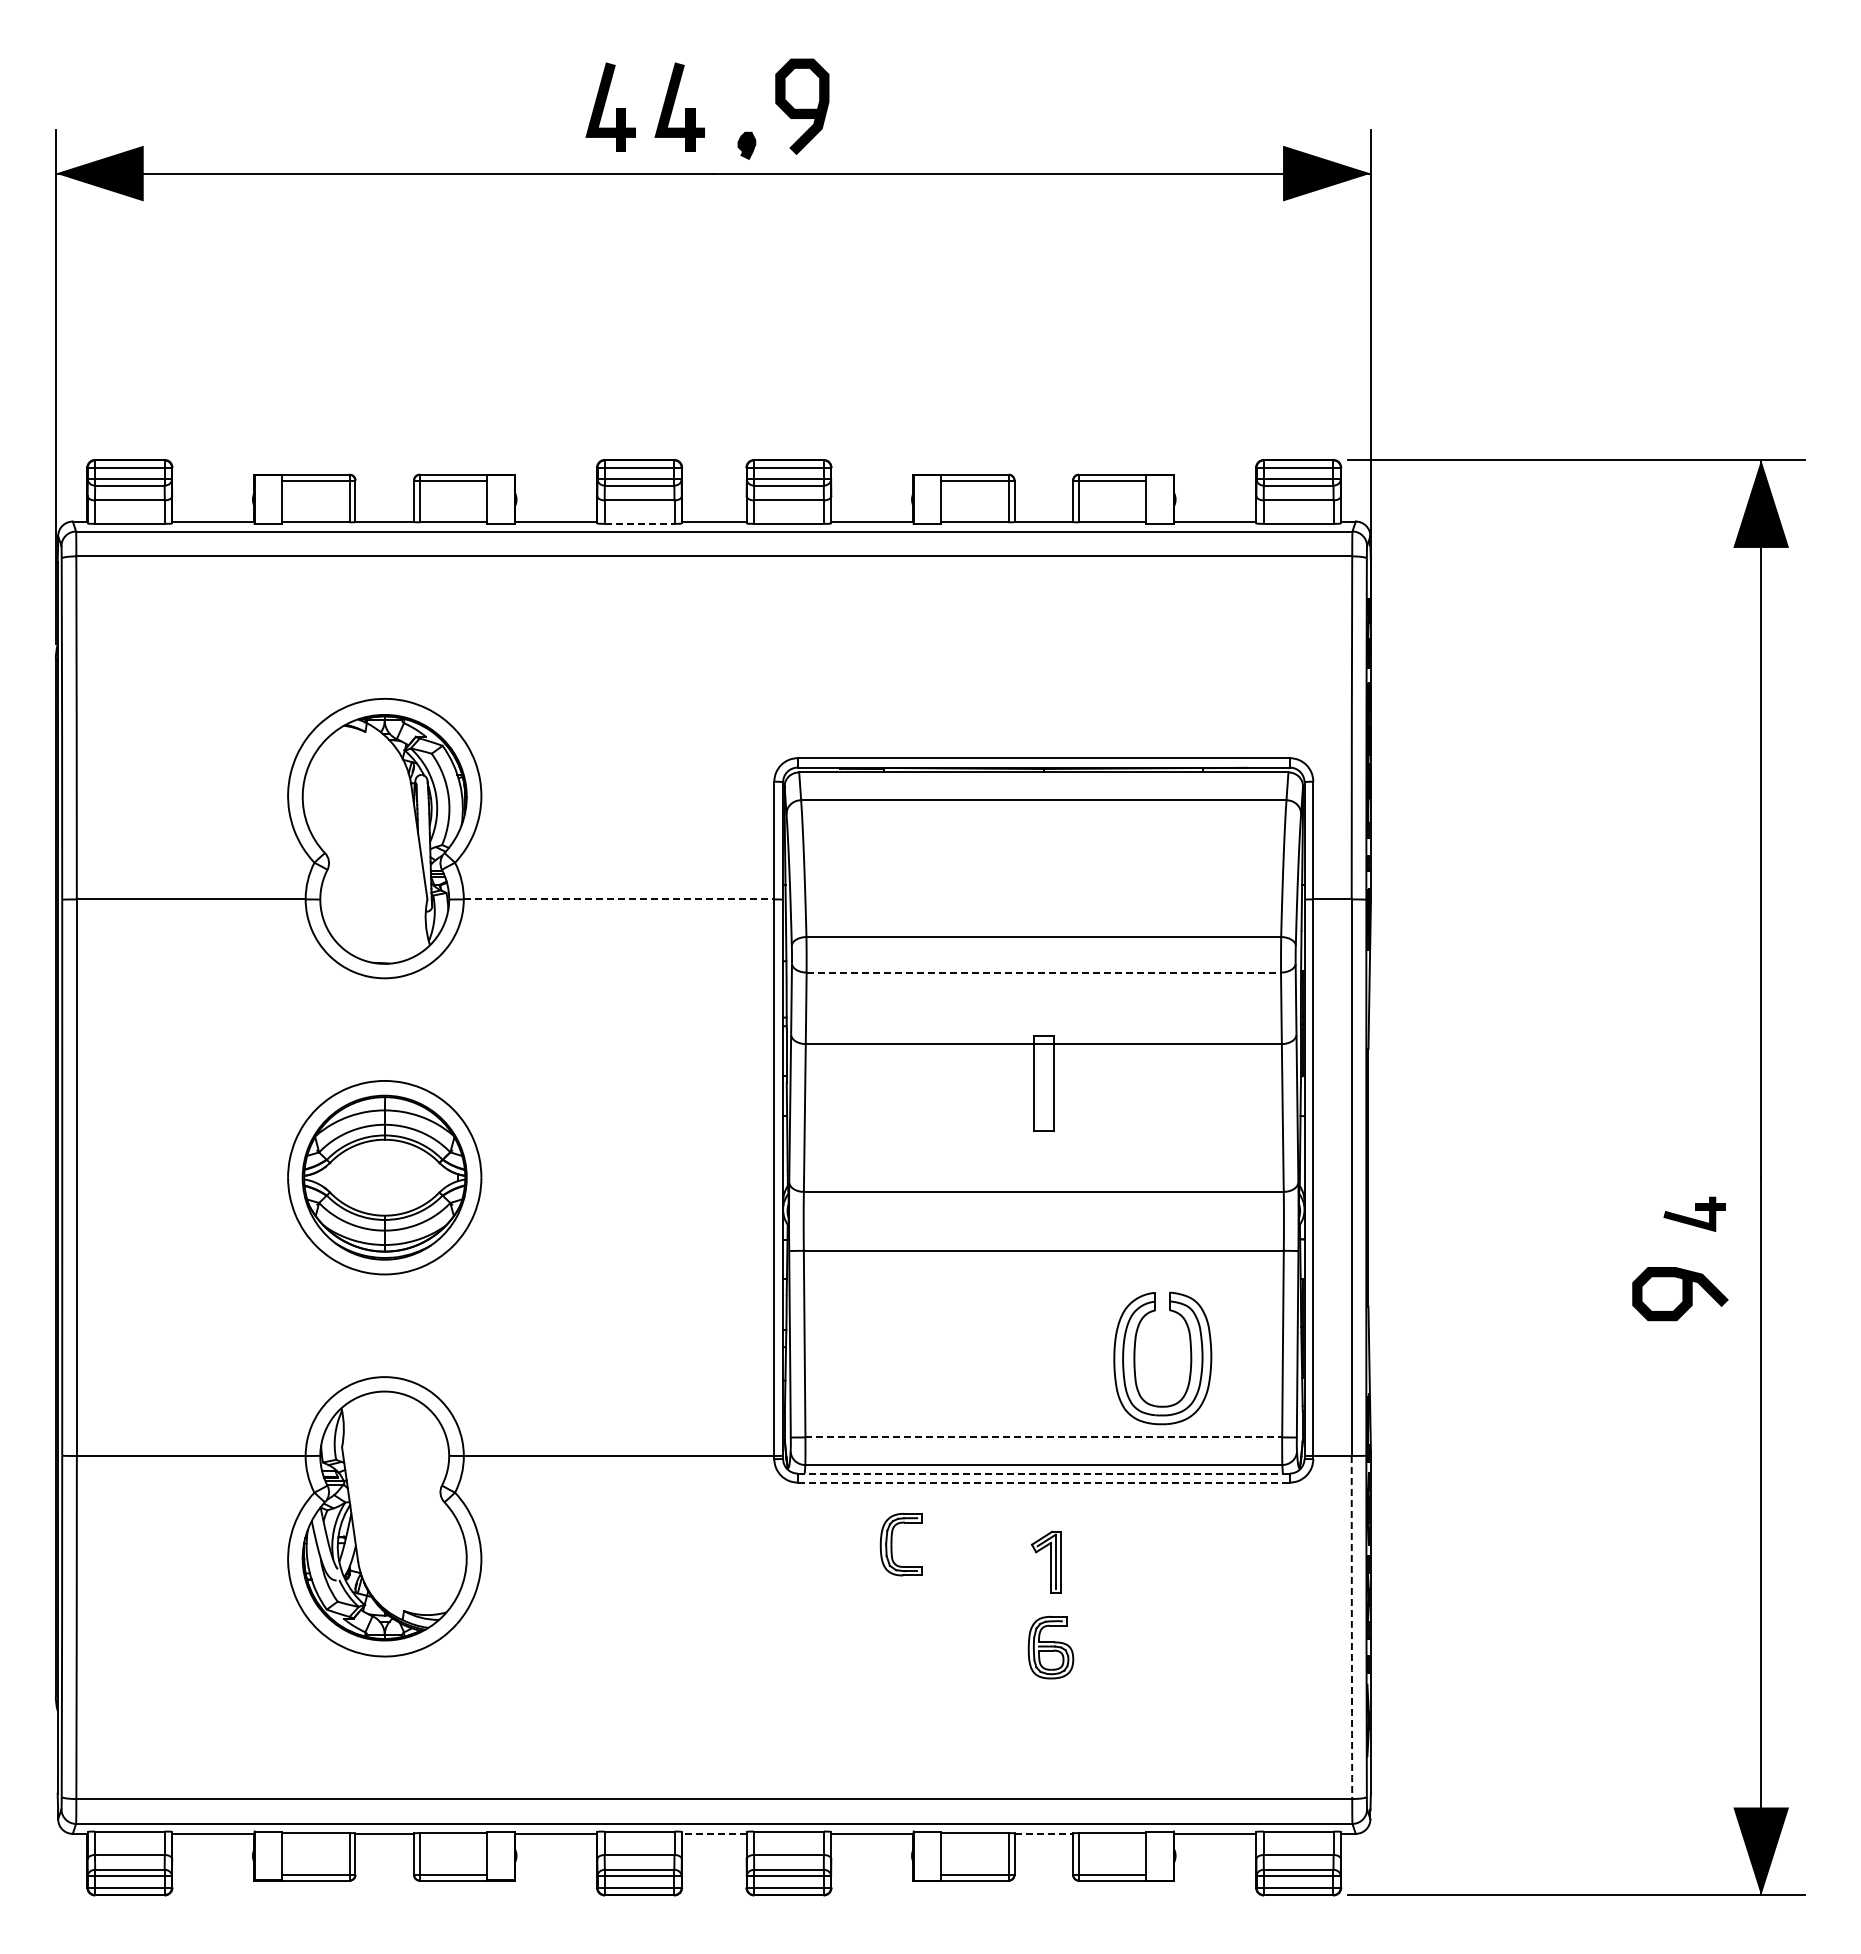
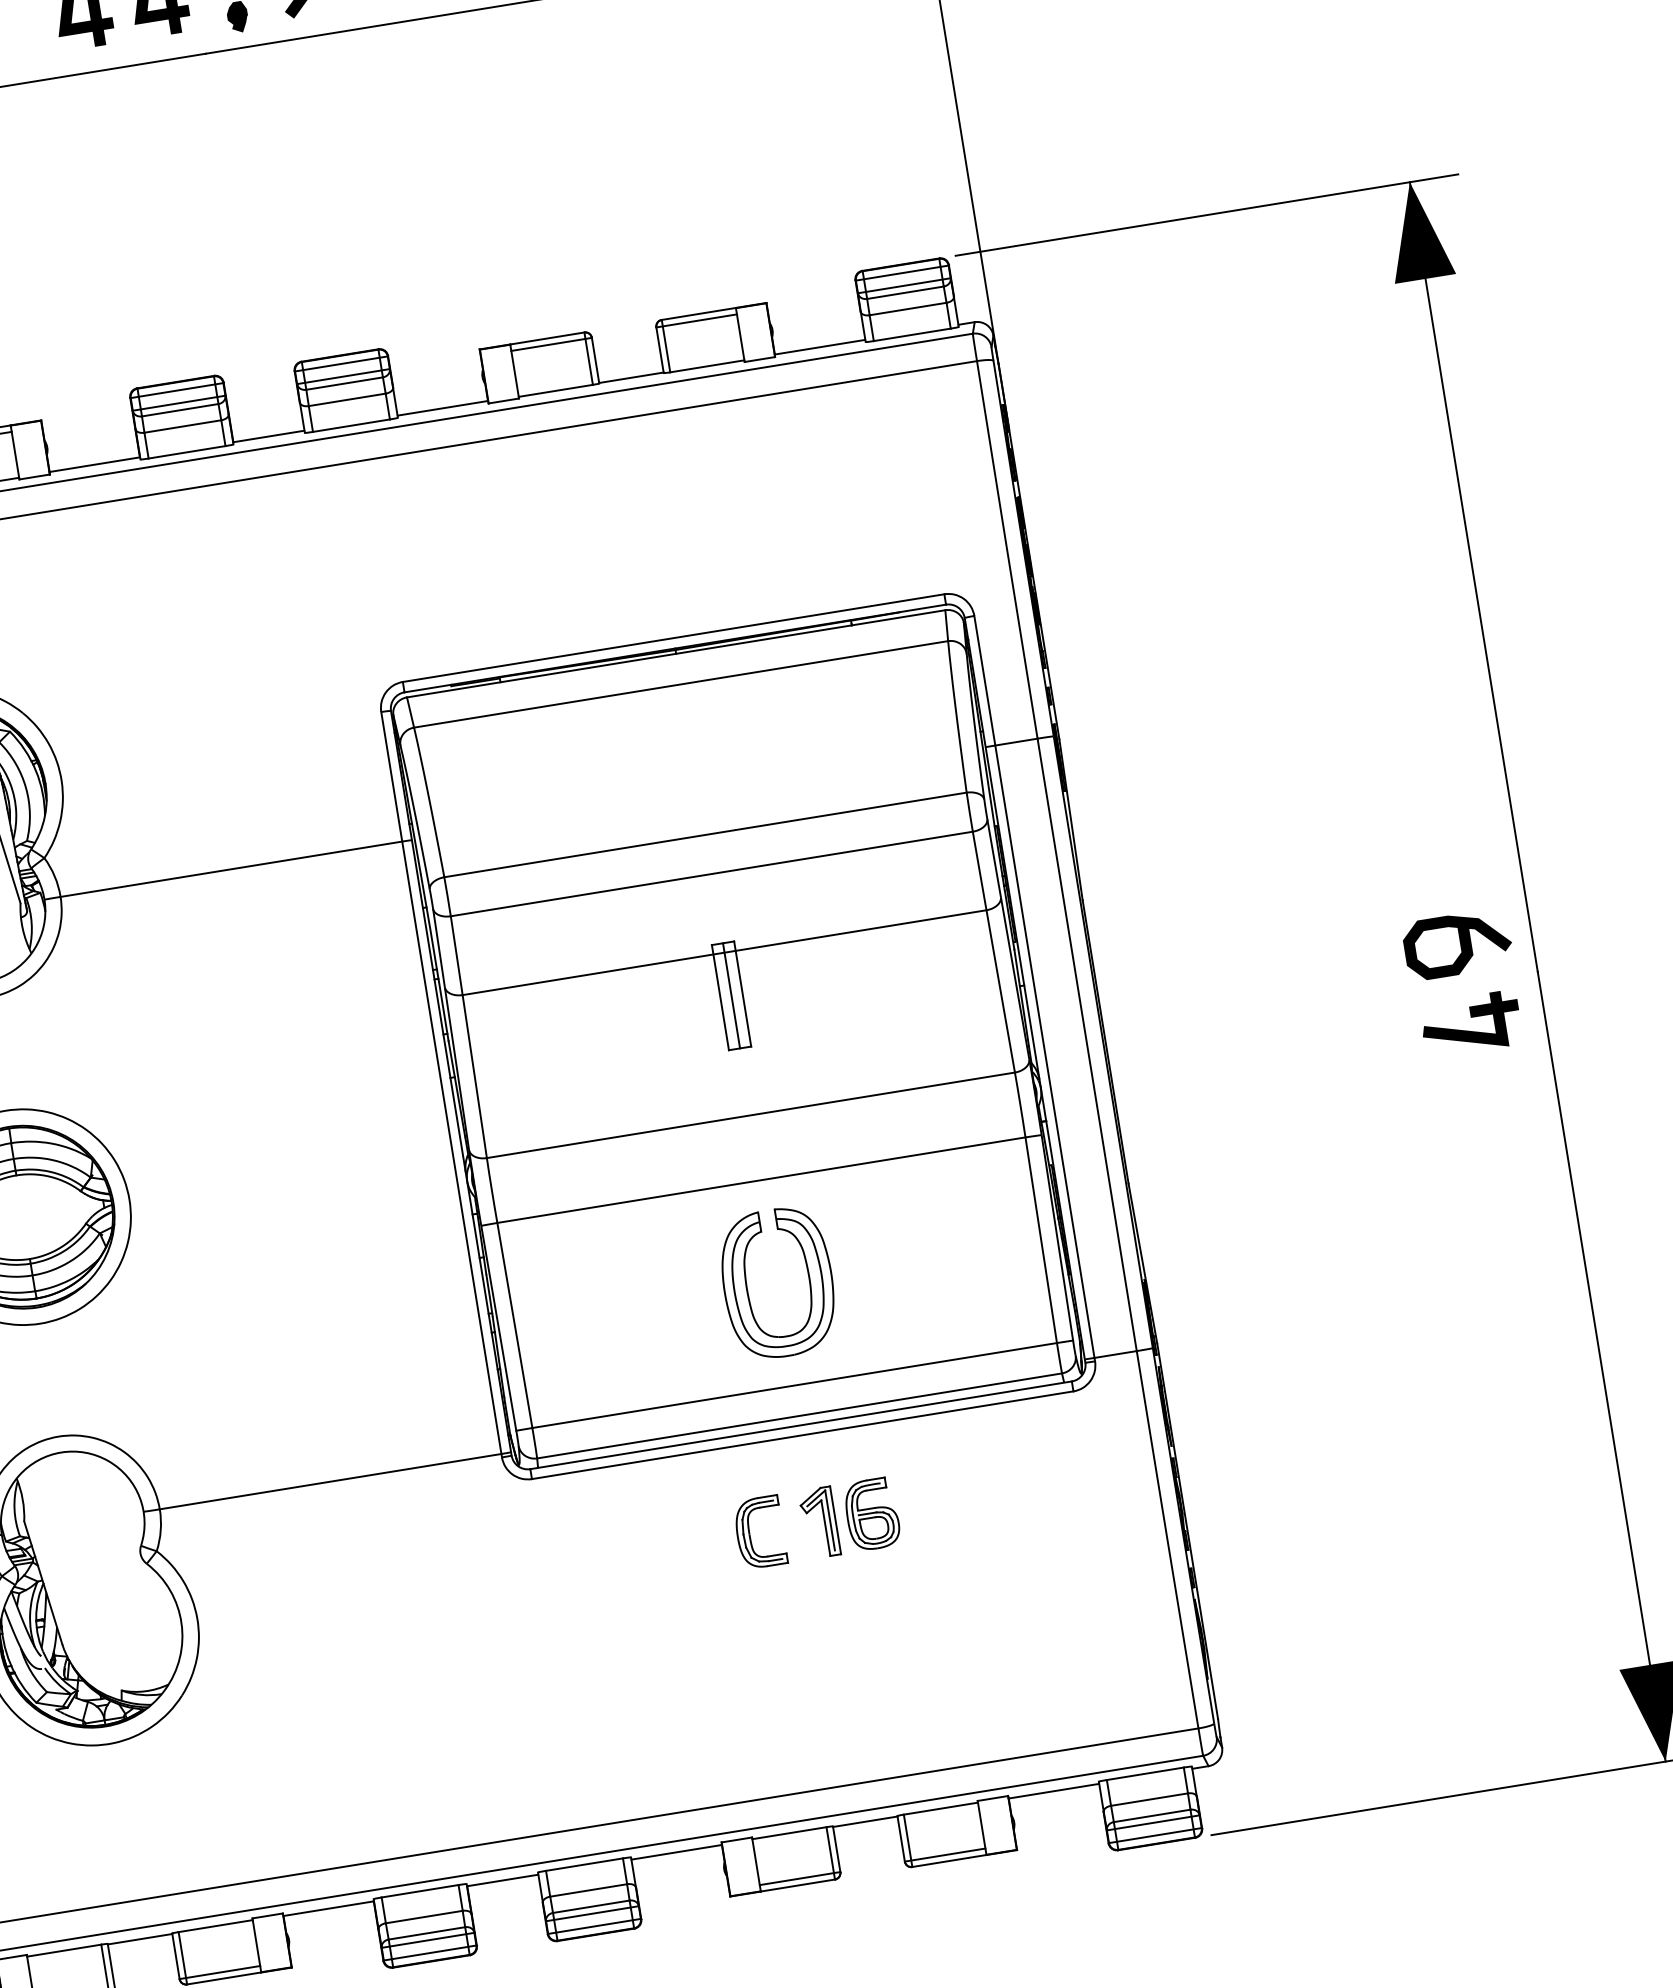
line: (639, 523) -> (186, 451), dashed -> solid
line: (619, 899) -> (231, 869), dashed -> solid
line: (1044, 972) -> (712, 873), dashed -> solid
line: (1043, 1083) -> (731, 996), added
part: (1694, 1214) -> (1470, 1024), size x1.43
curve: (1682, 1294) -> (1460, 944), moved
part: (1135, 1358) -> (748, 1288), moved
line: (1044, 1437) -> (795, 1385), dashed -> solid
line: (1044, 1473) -> (801, 1425), dashed -> solid
line: (1044, 1482) -> (803, 1435), dashed -> solid
part: (892, 1544) -> (750, 1533), moved
arc: (1351, 1627) -> (1167, 1539), dashed -> solid
part: (1050, 1647) -> (871, 1514), moved
line: (713, 1833) -> (501, 1880), dashed -> solid
line: (1044, 1833) -> (866, 1821), dashed -> solid

